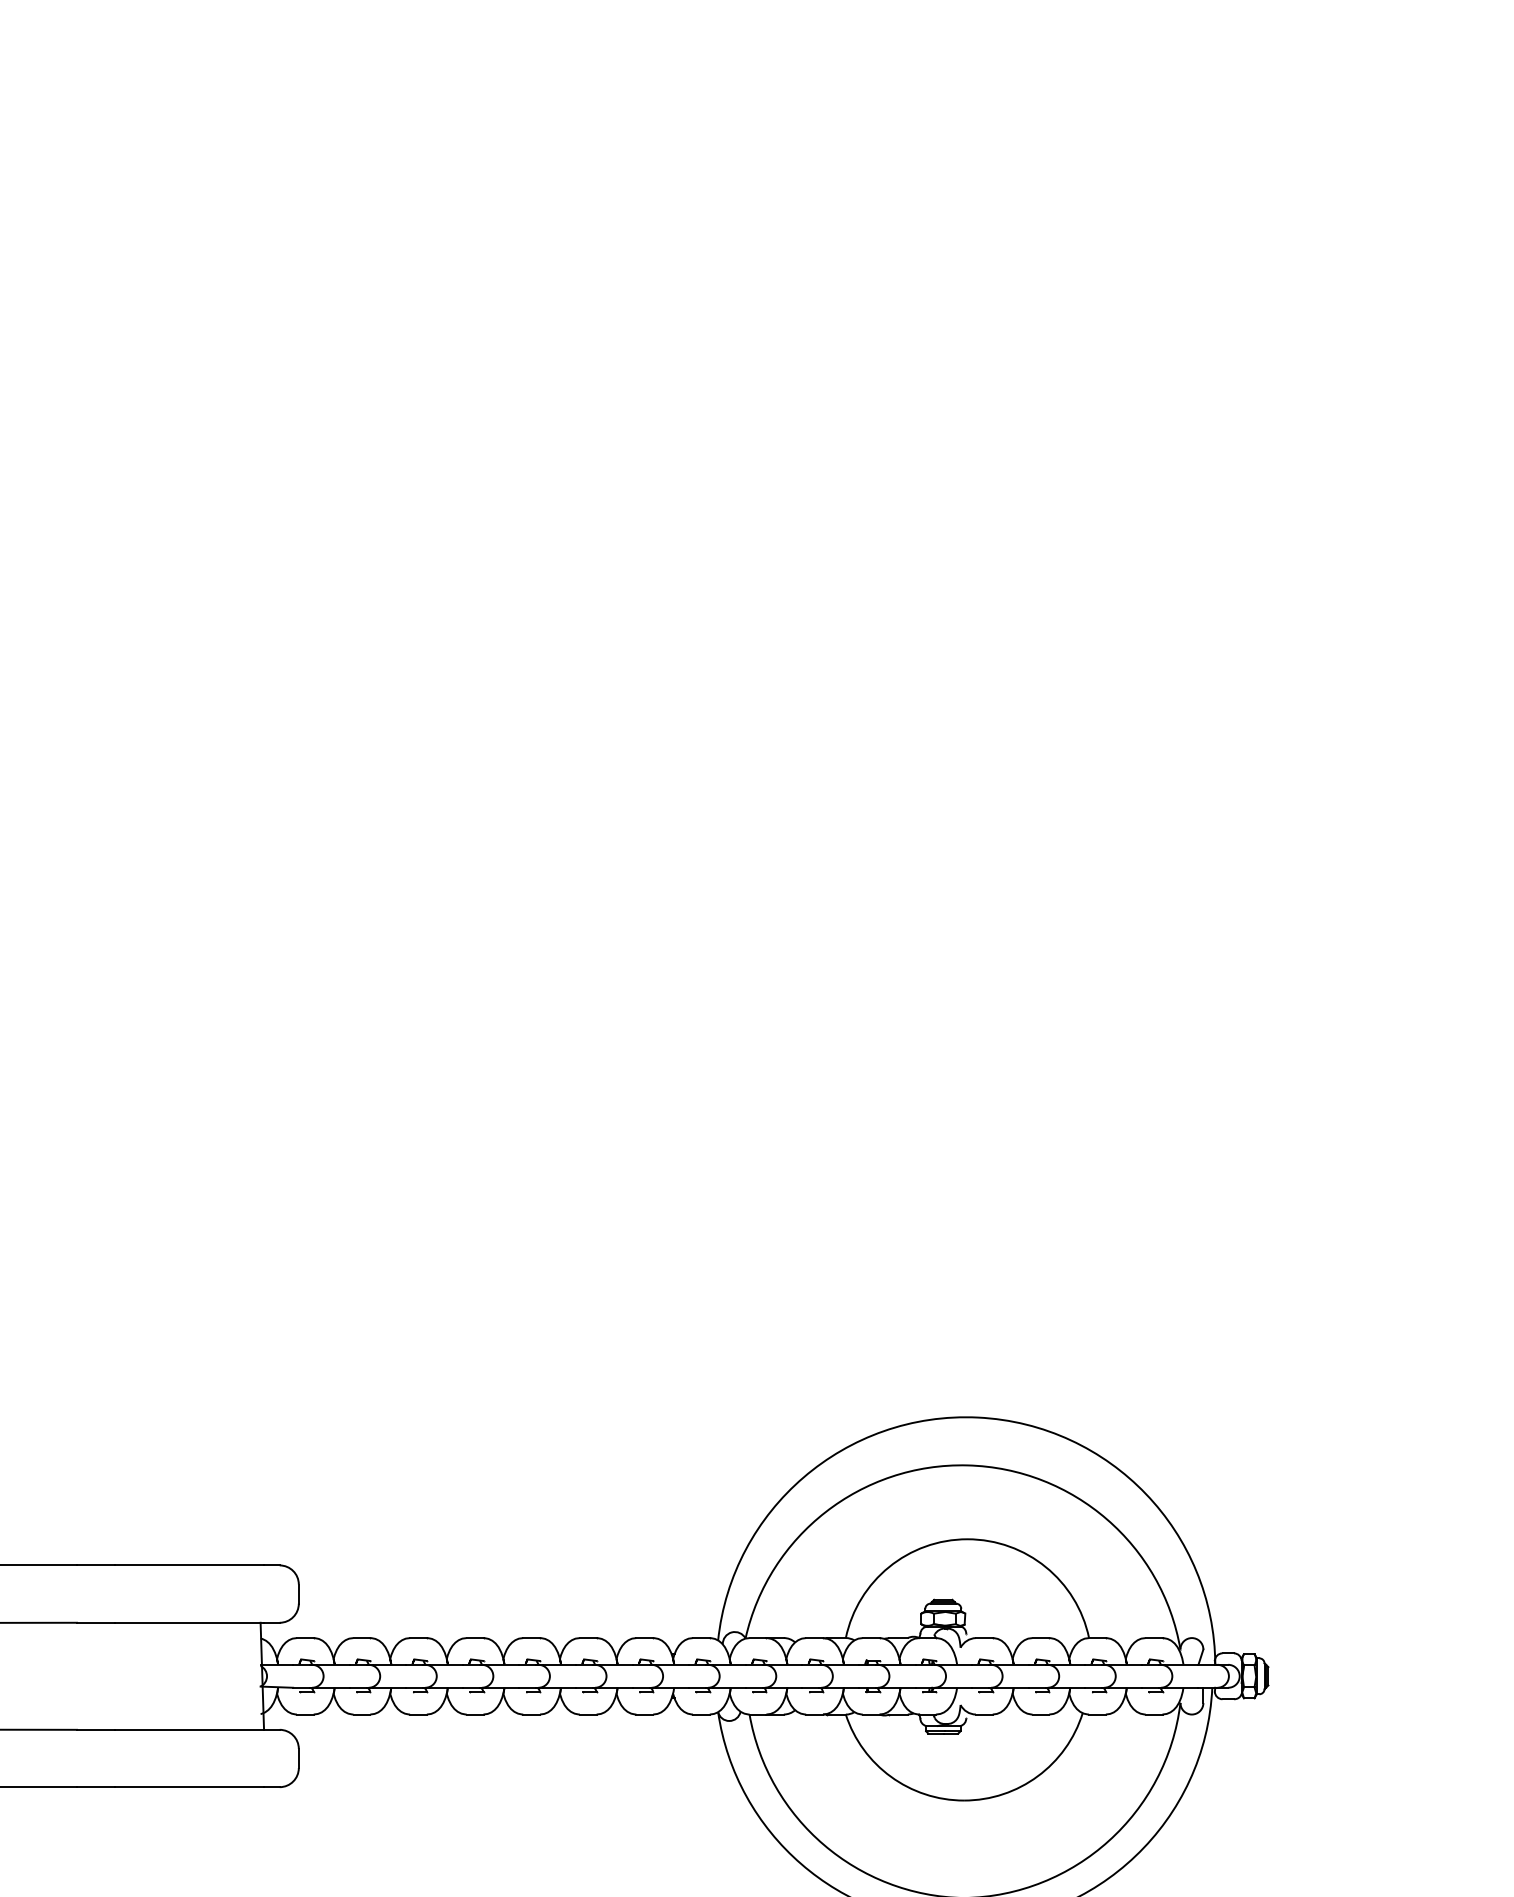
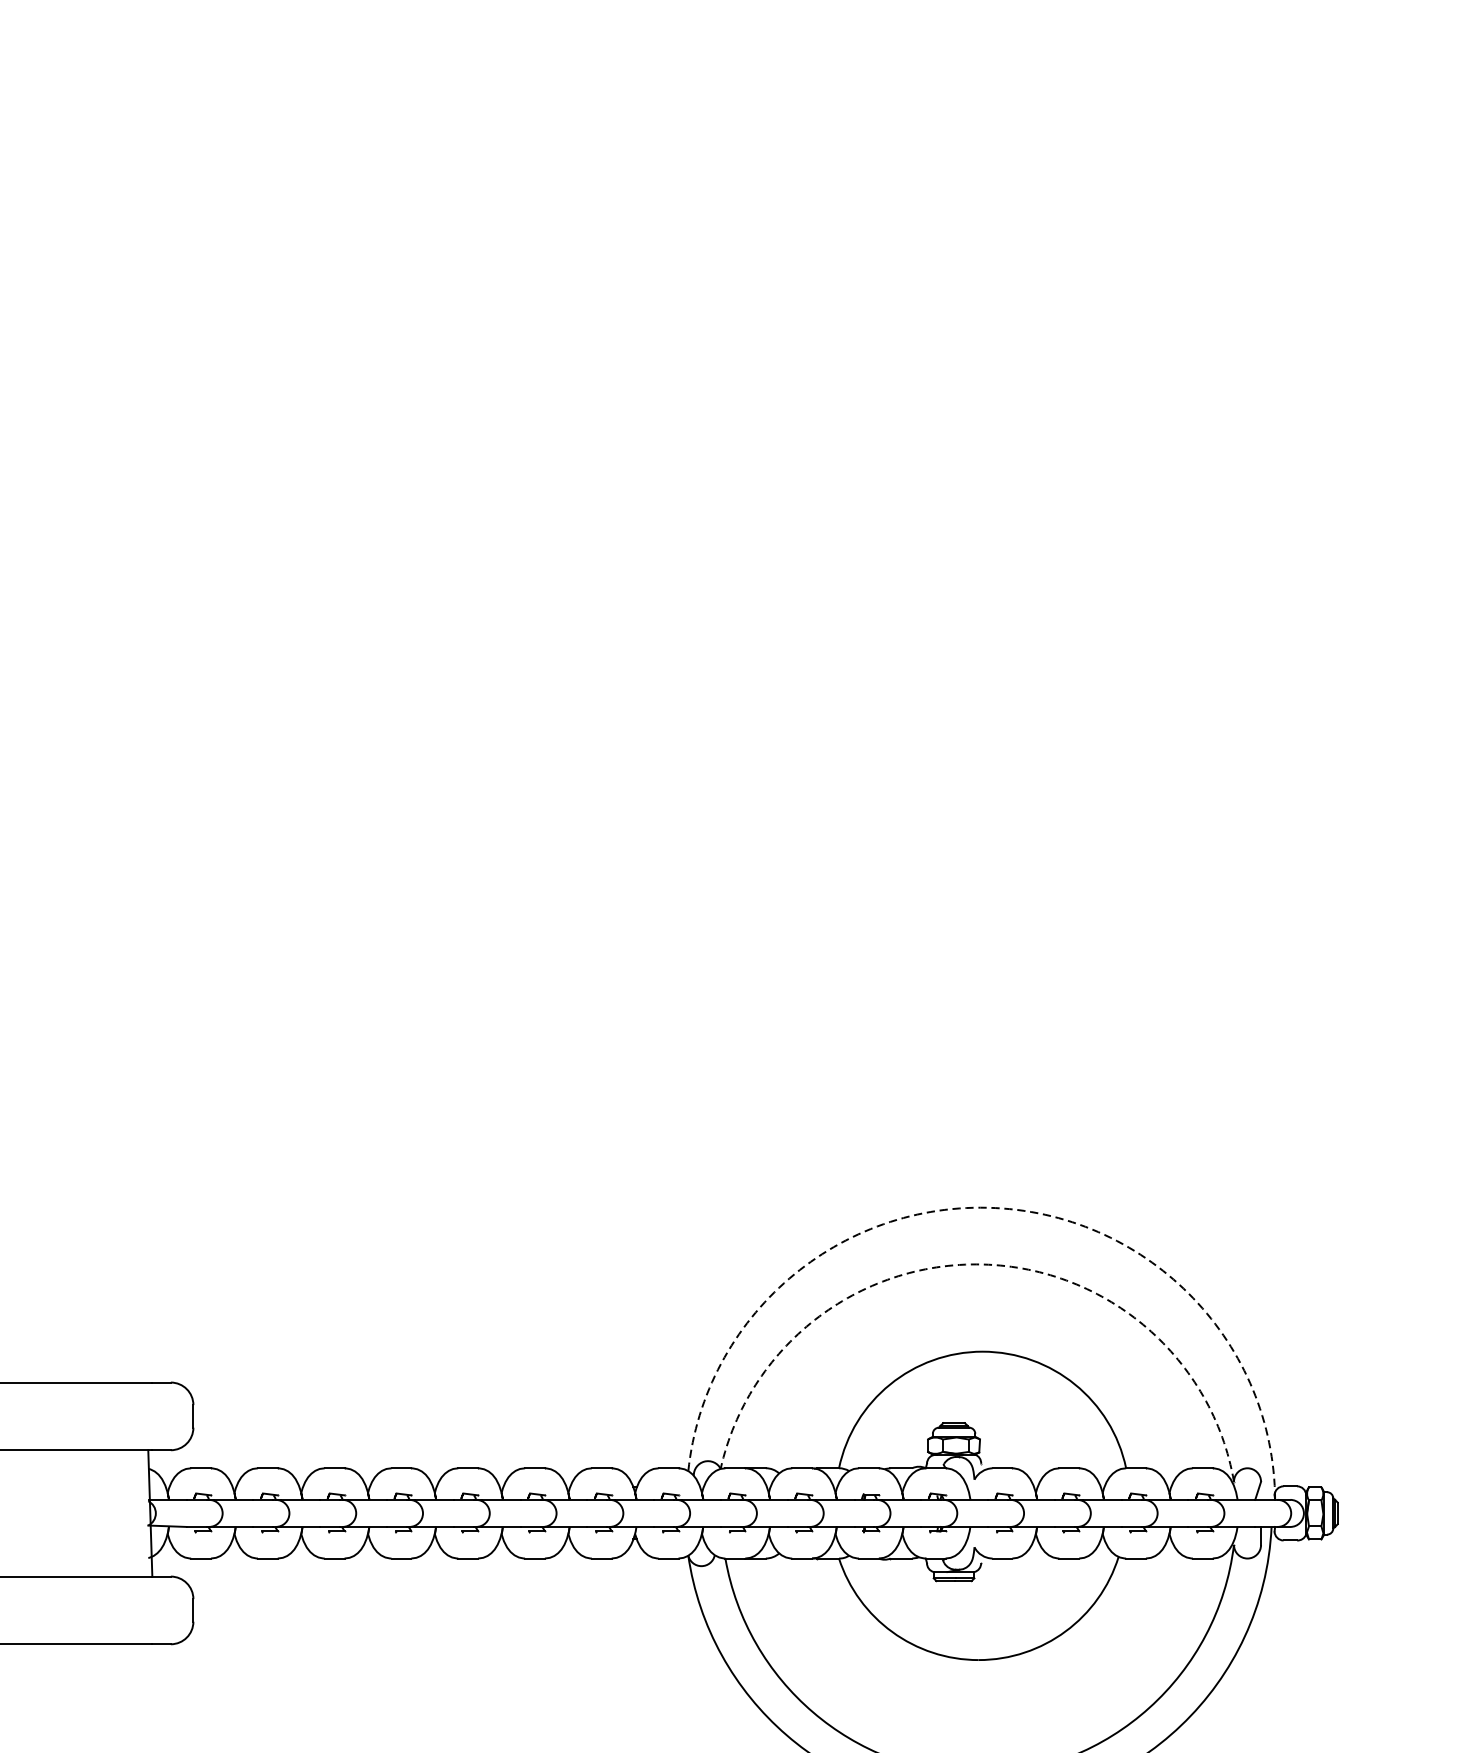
arc: (978, 1417) -> (995, 1207), solid -> dashed
arc: (967, 1465) -> (982, 1264), solid -> dashed

